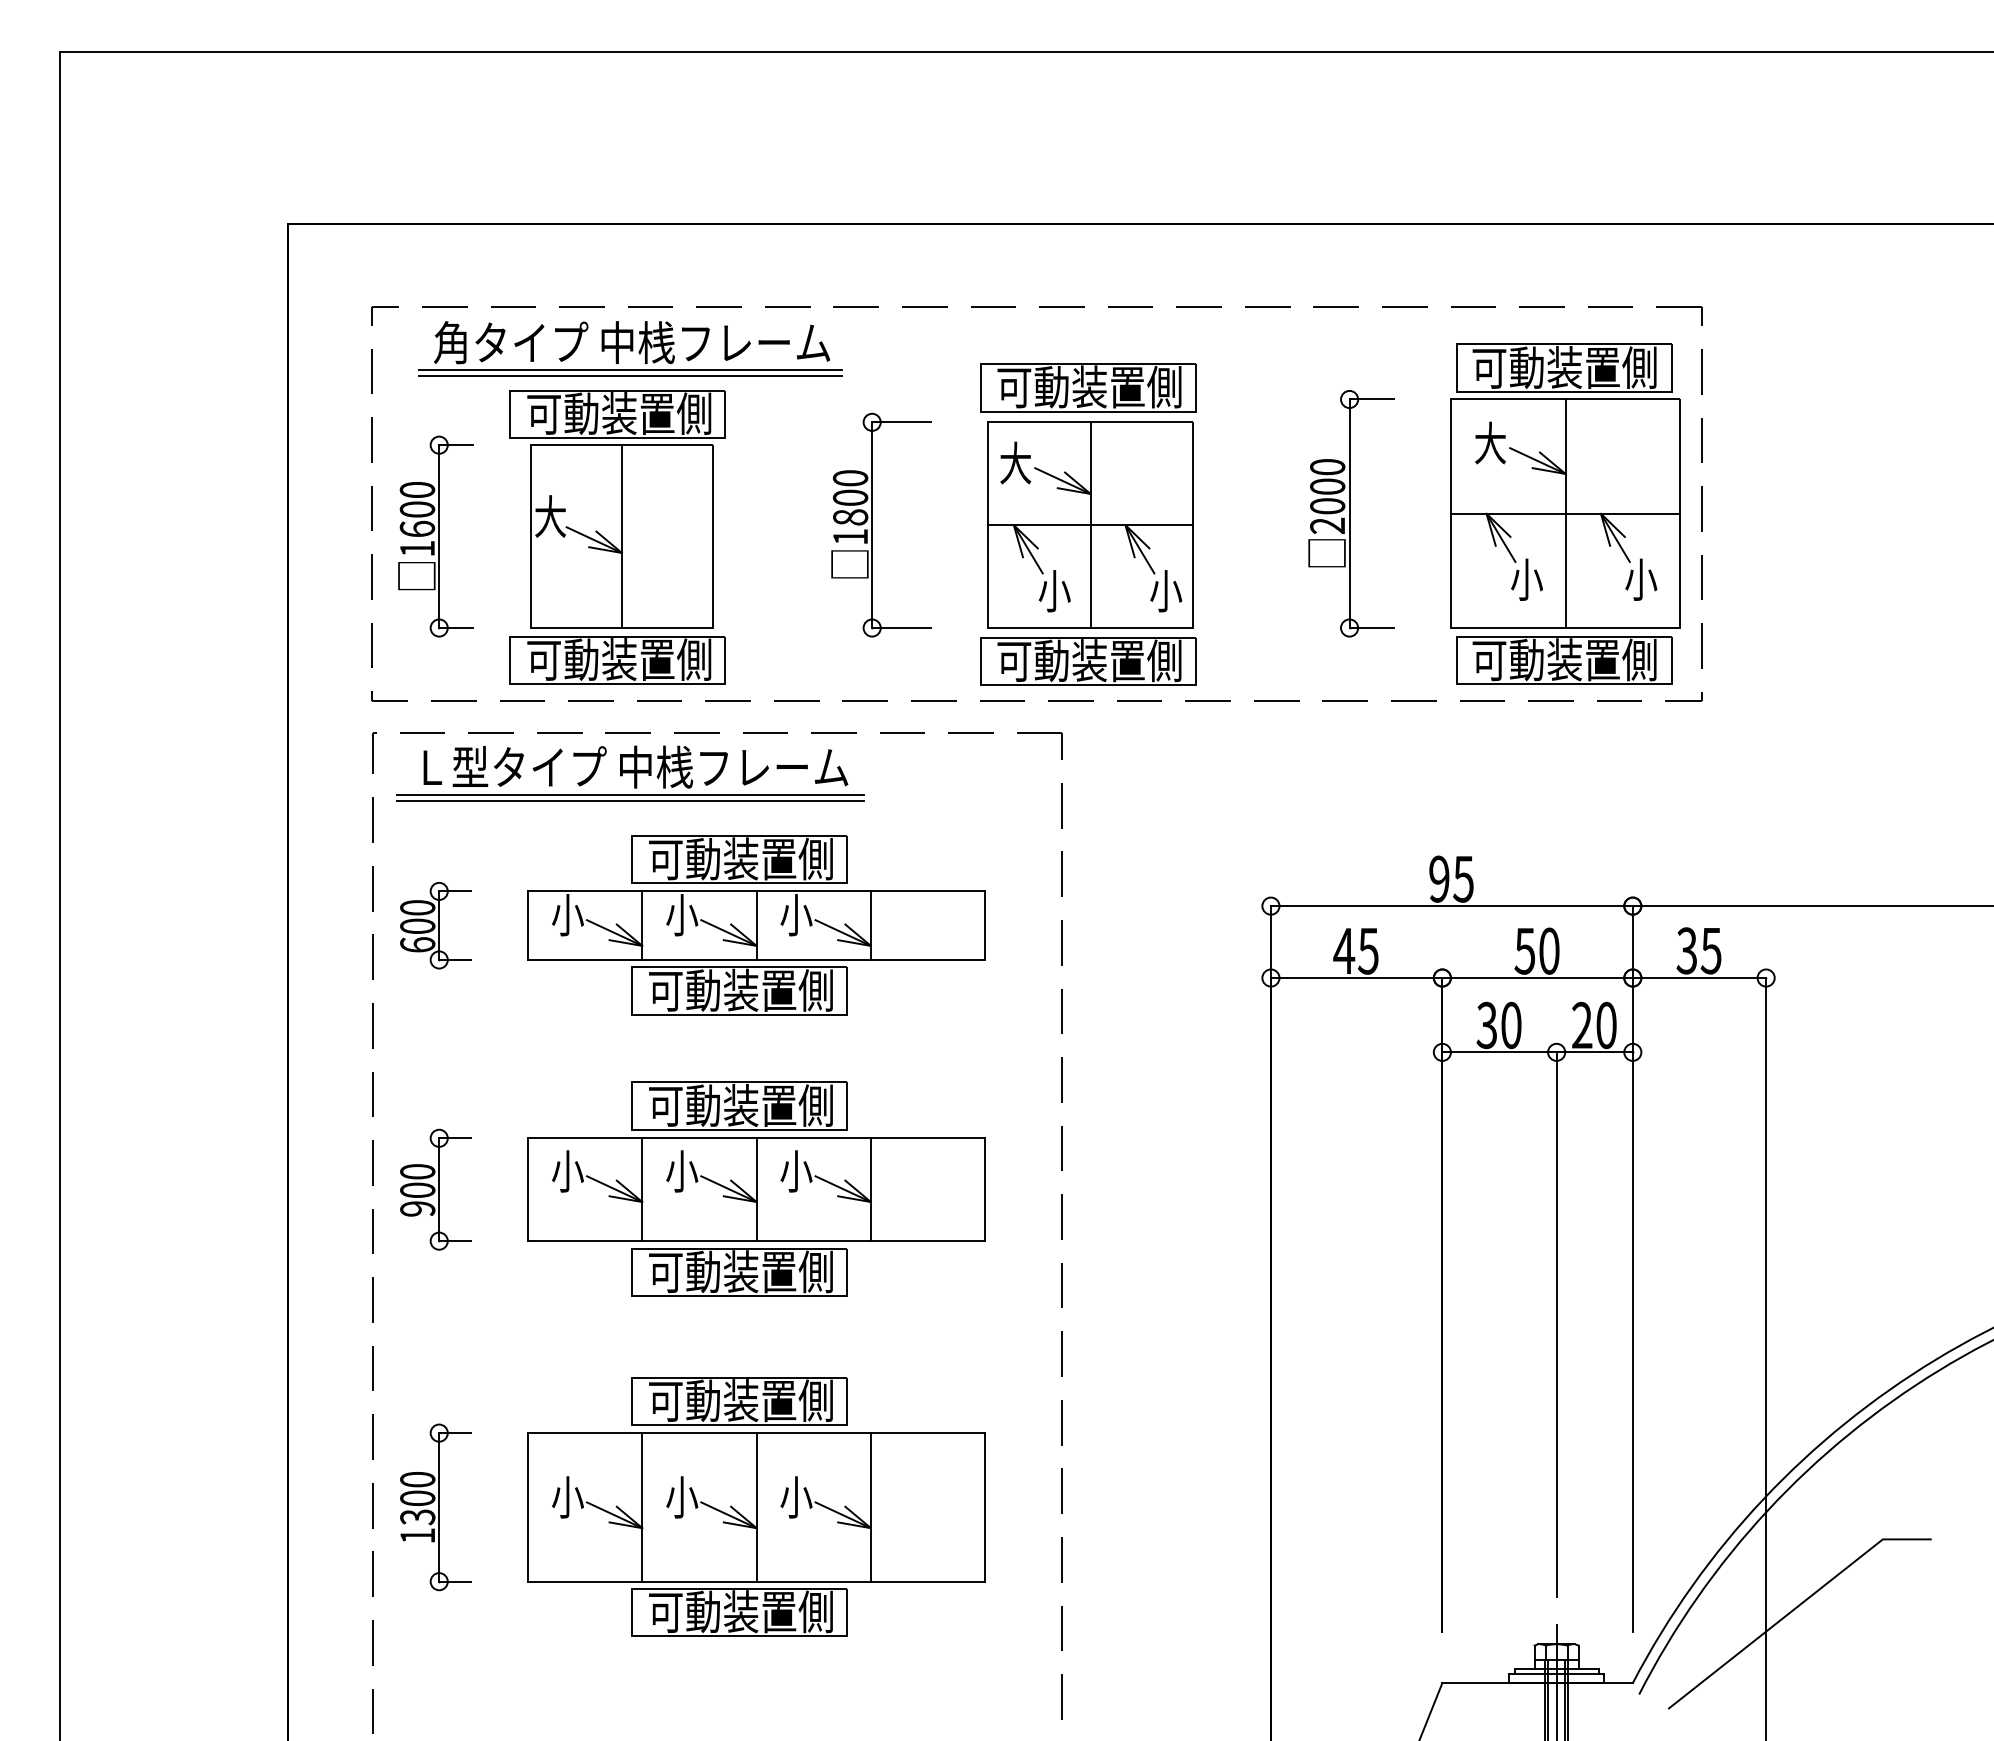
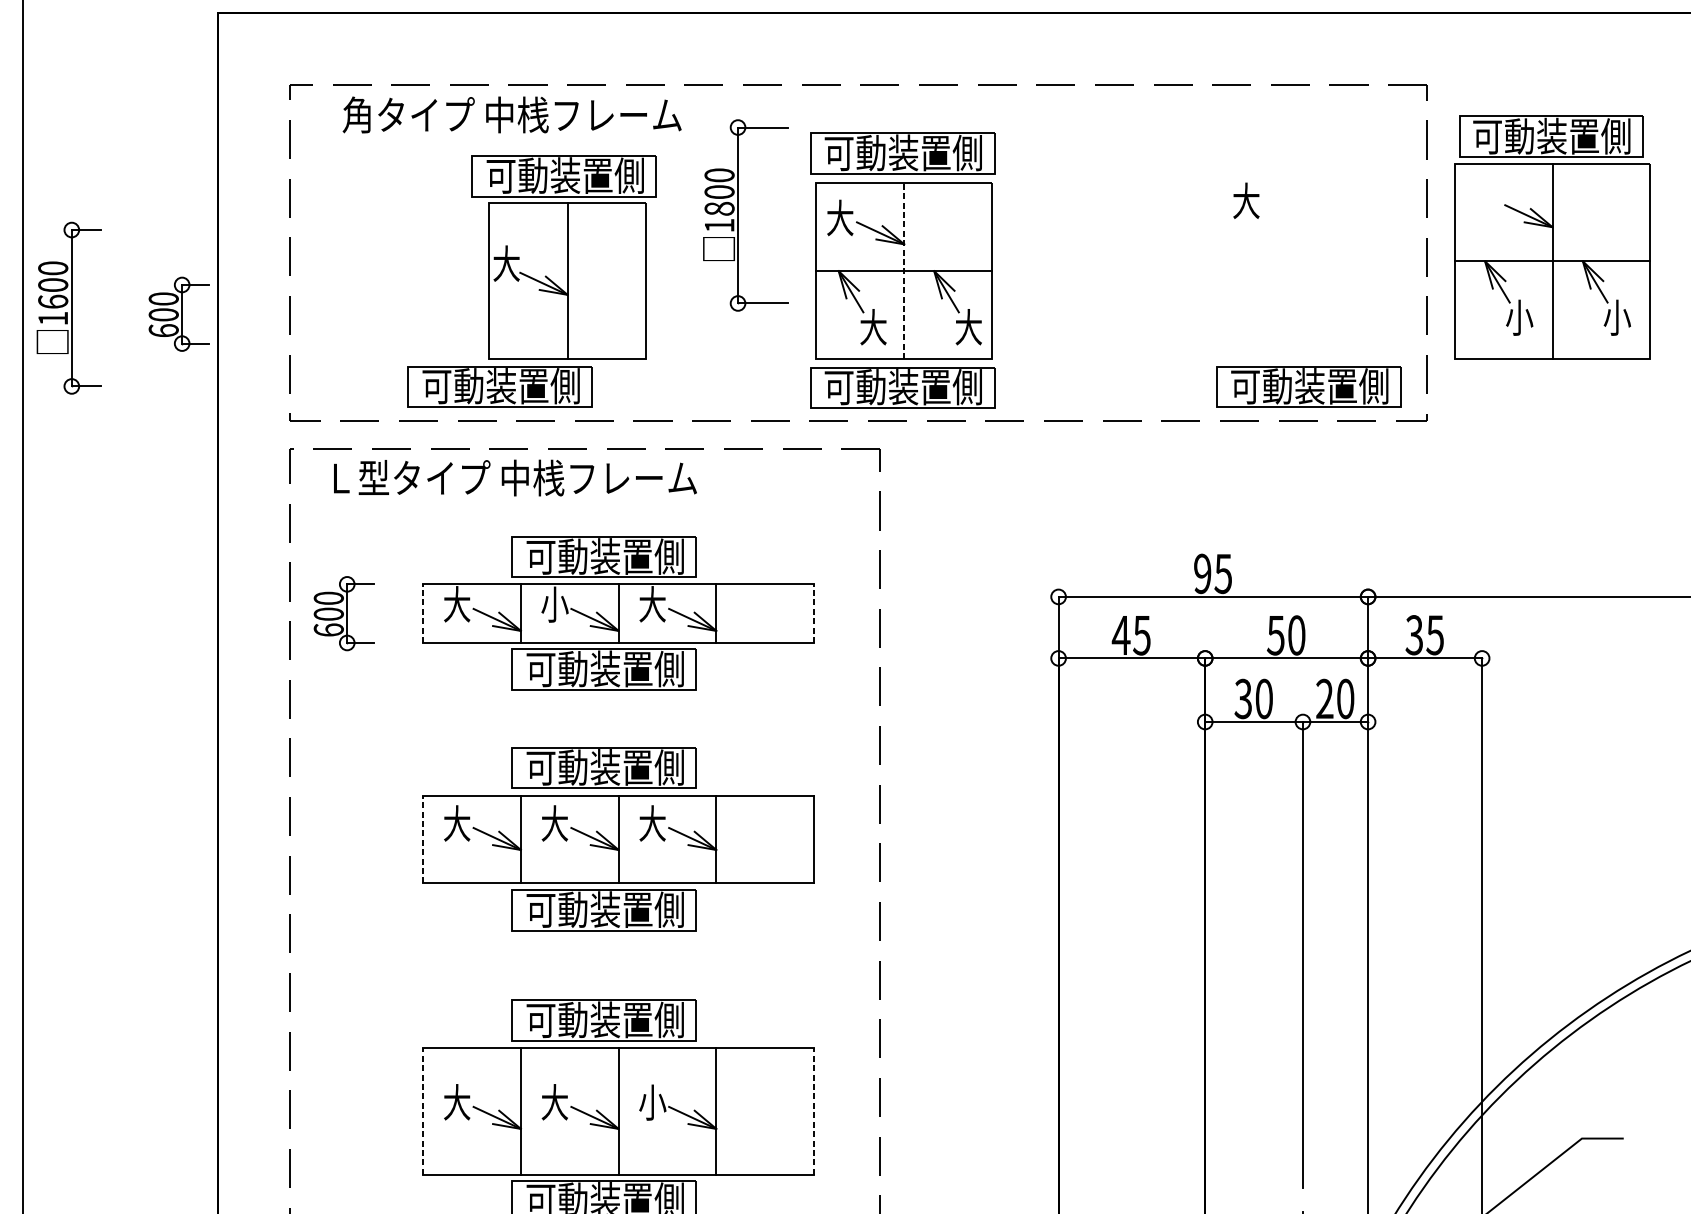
line: (629, 370) -> (509, 138), removed
line: (629, 375) -> (509, 143), removed
part: (1565, 485) -> (1552, 237), moved
part: (617, 509) -> (563, 257), moved
part: (1351, 513) -> (1127, 261), removed
part: (872, 524) -> (738, 214), moved
line: (1090, 525) -> (904, 271), solid -> dashed
part: (435, 536) -> (68, 308), moved
part: (242, 575) -> (178, 314), added
text: (1054, 590) -> (873, 326), 小 -> 大
text: (1166, 590) -> (969, 326), 小 -> 大
line: (630, 795) -> (510, 502), removed
line: (630, 801) -> (510, 507), removed
text: (567, 914) -> (456, 604), 小 -> 大
text: (796, 914) -> (652, 604), 小 -> 大
line: (528, 925) -> (423, 613), solid -> dashed
line: (985, 925) -> (814, 613), solid -> dashed
text: (567, 1170) -> (456, 823), 小 -> 大
text: (682, 1170) -> (555, 823), 小 -> 大
text: (796, 1170) -> (652, 823), 小 -> 大
part: (435, 1189) -> (344, 839), removed
line: (528, 1189) -> (423, 839), solid -> dashed
text: (567, 1496) -> (456, 1101), 小 -> 大
text: (682, 1496) -> (555, 1101), 小 -> 大
line: (528, 1506) -> (423, 1110), solid -> dashed
line: (985, 1506) -> (814, 1110), solid -> dashed
part: (435, 1507) -> (344, 1111), removed

